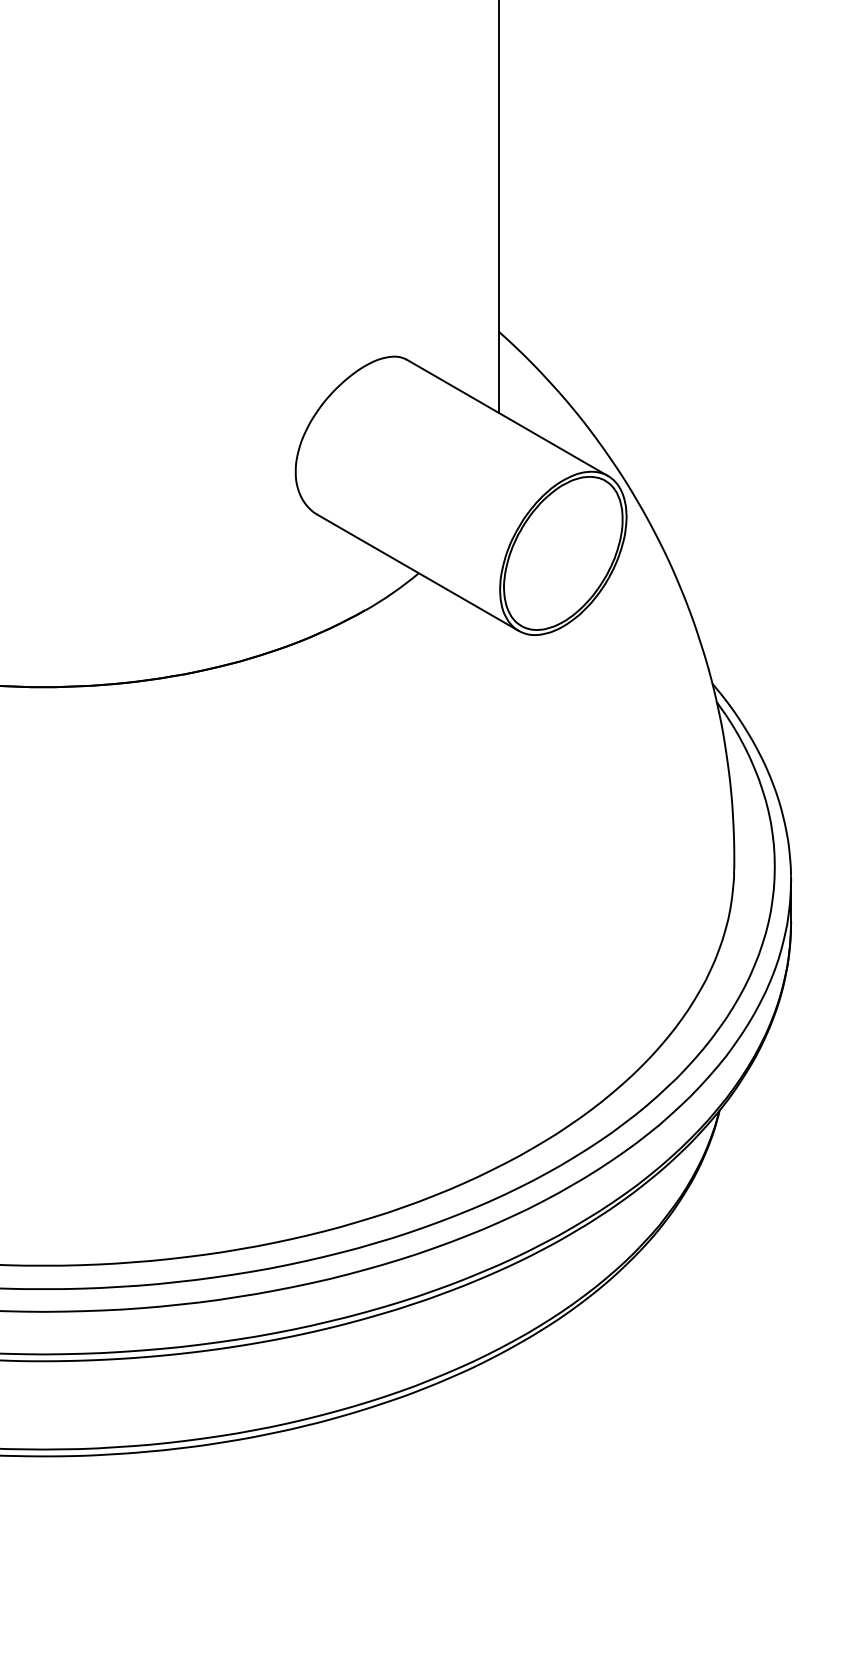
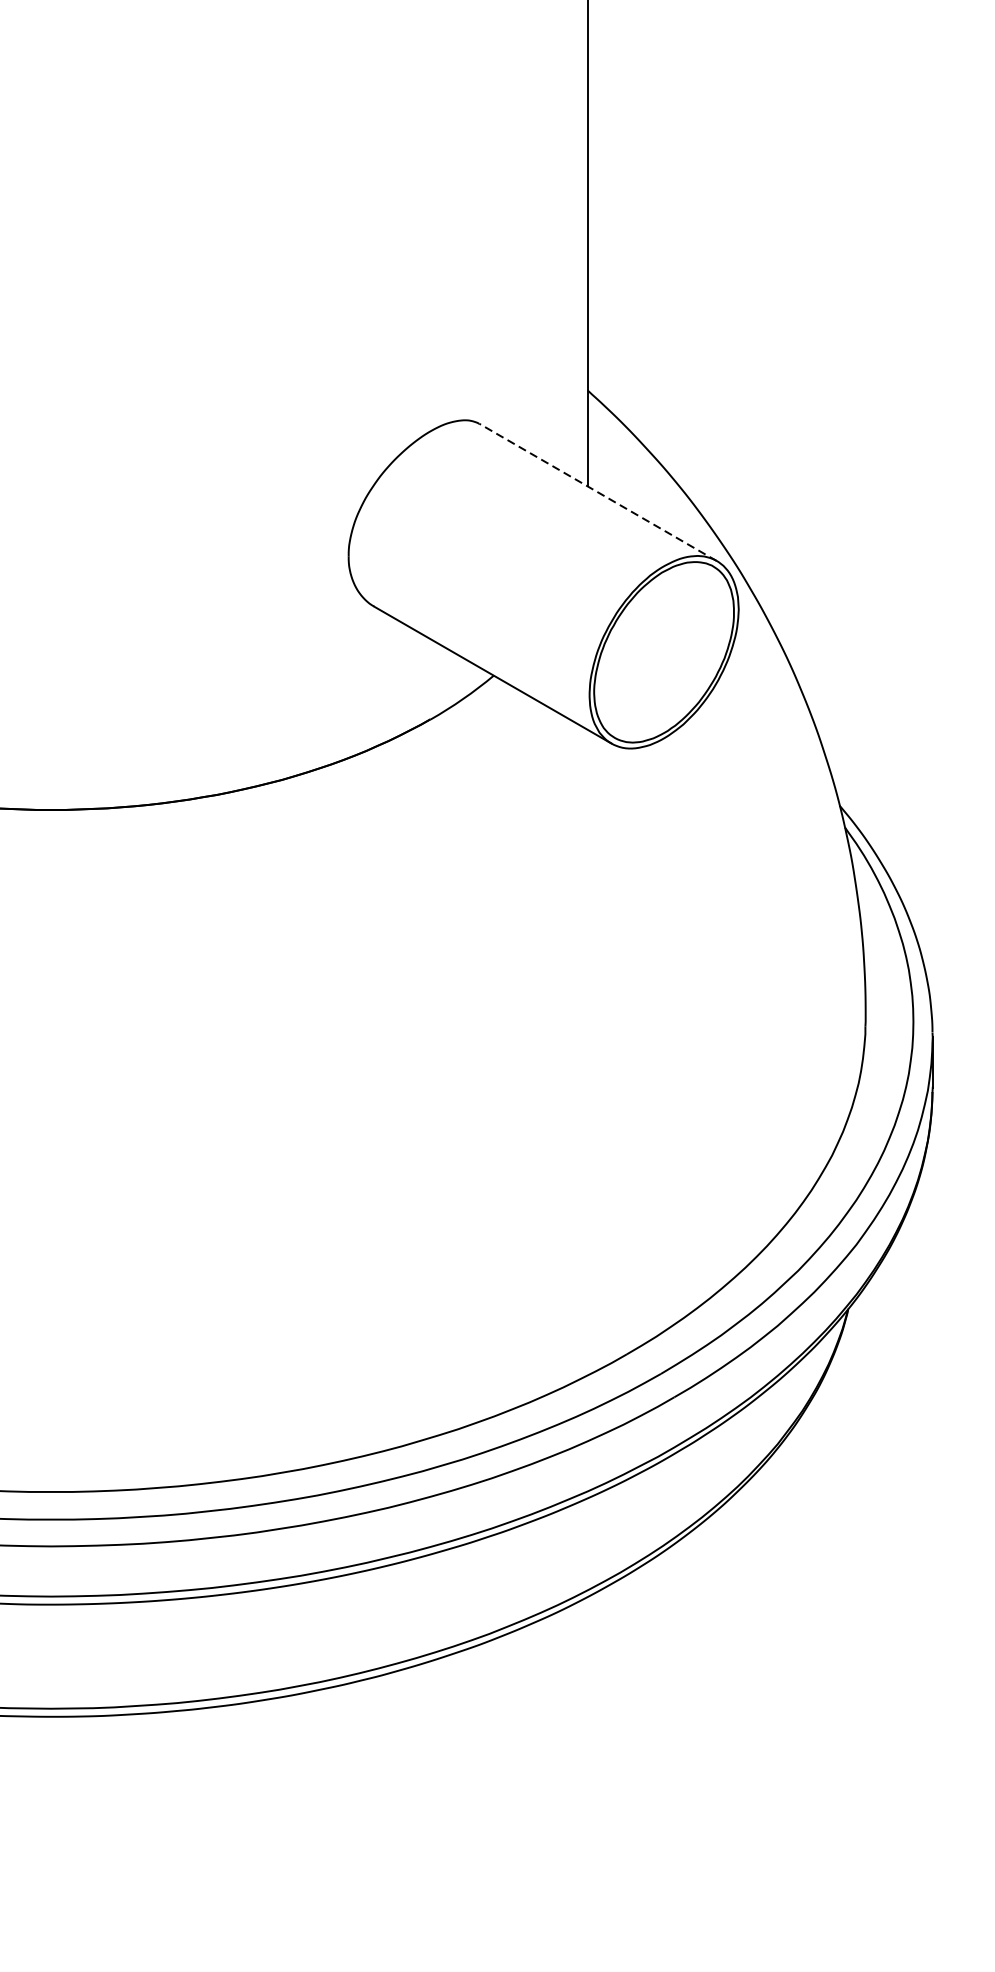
line: (506, 417) -> (597, 492), solid -> dashed

